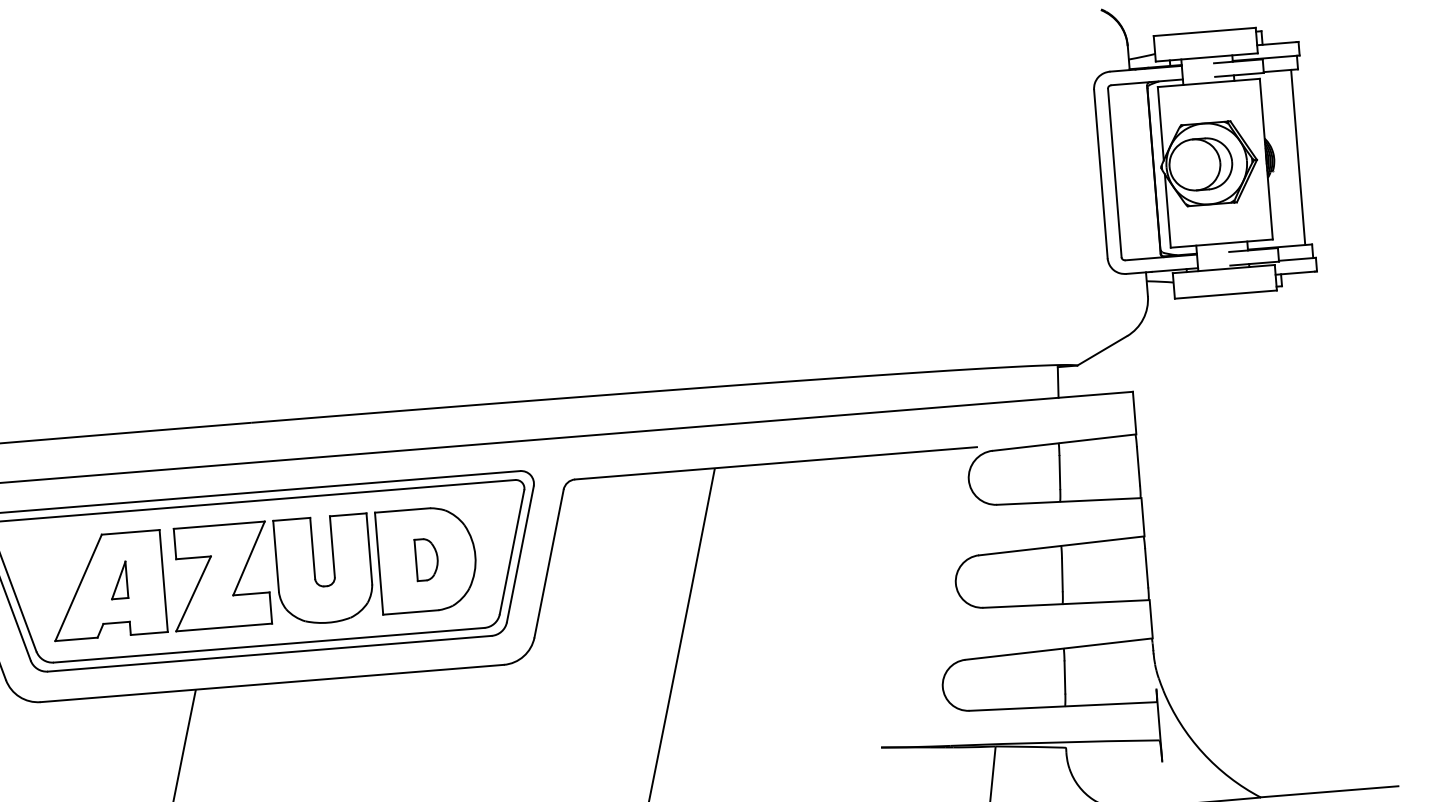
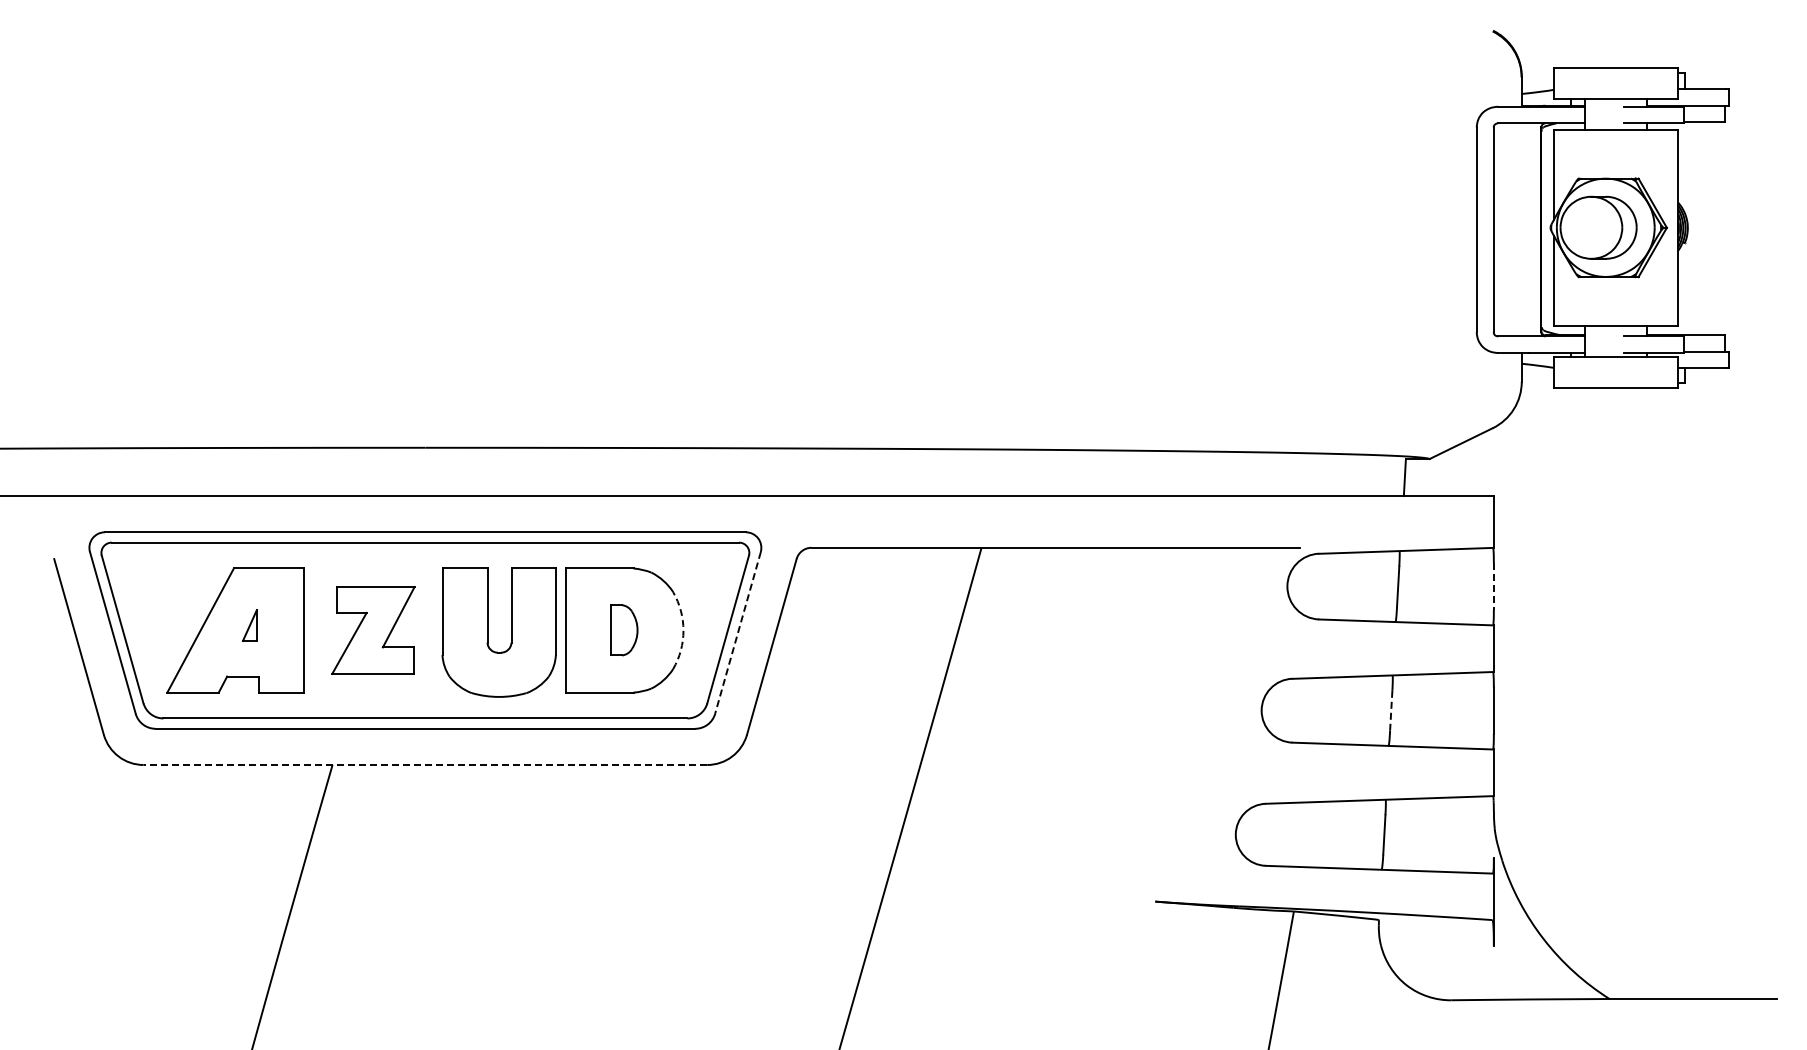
line: (1297, 157) -> (1716, 228), removed
line: (1138, 467) -> (1493, 587), solid -> dashed
line: (519, 554) -> (737, 633), solid -> dashed
arc: (475, 555) -> (683, 630), solid -> dashed
line: (1062, 574) -> (1391, 710), solid -> dashed
part: (220, 576) -> (373, 630), size x0.7
part: (118, 580) -> (249, 625), size x0.7
line: (272, 683) -> (425, 765), solid -> dashed

